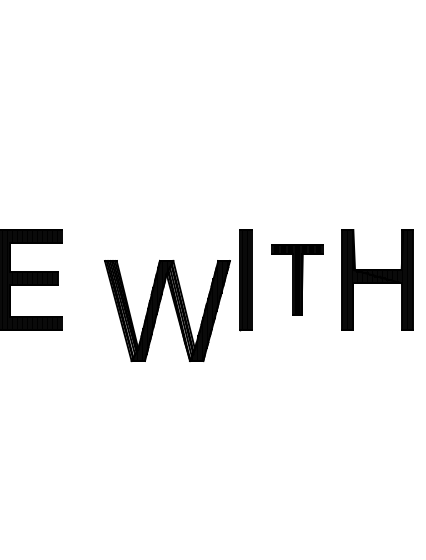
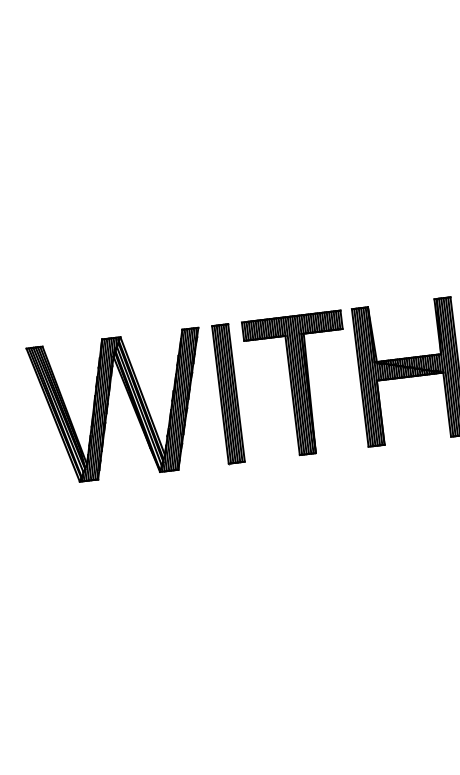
part: (297, 279) -> (299, 384), size x1.43
part: (174, 308) -> (129, 402), moved

